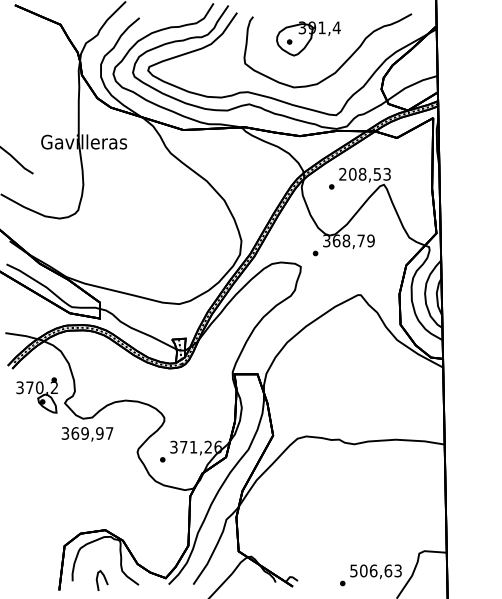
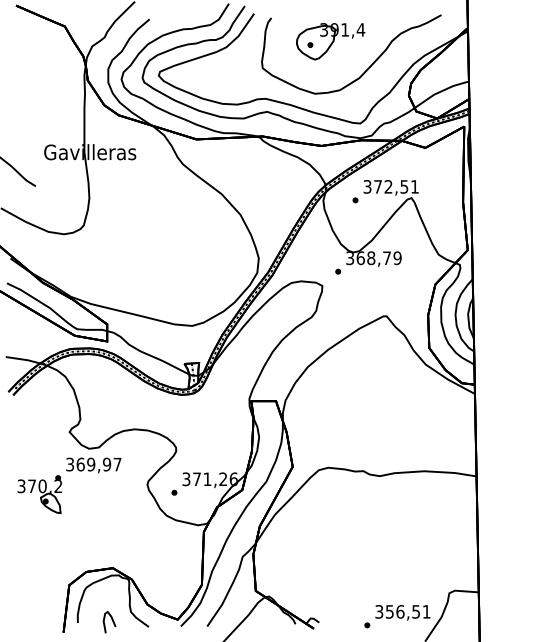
text: (364, 173) -> (390, 185), 208,53 -> 372,51
part: (36, 395) -> (39, 494), moved
text: (375, 570) -> (402, 611), 506,63 -> 356,51

